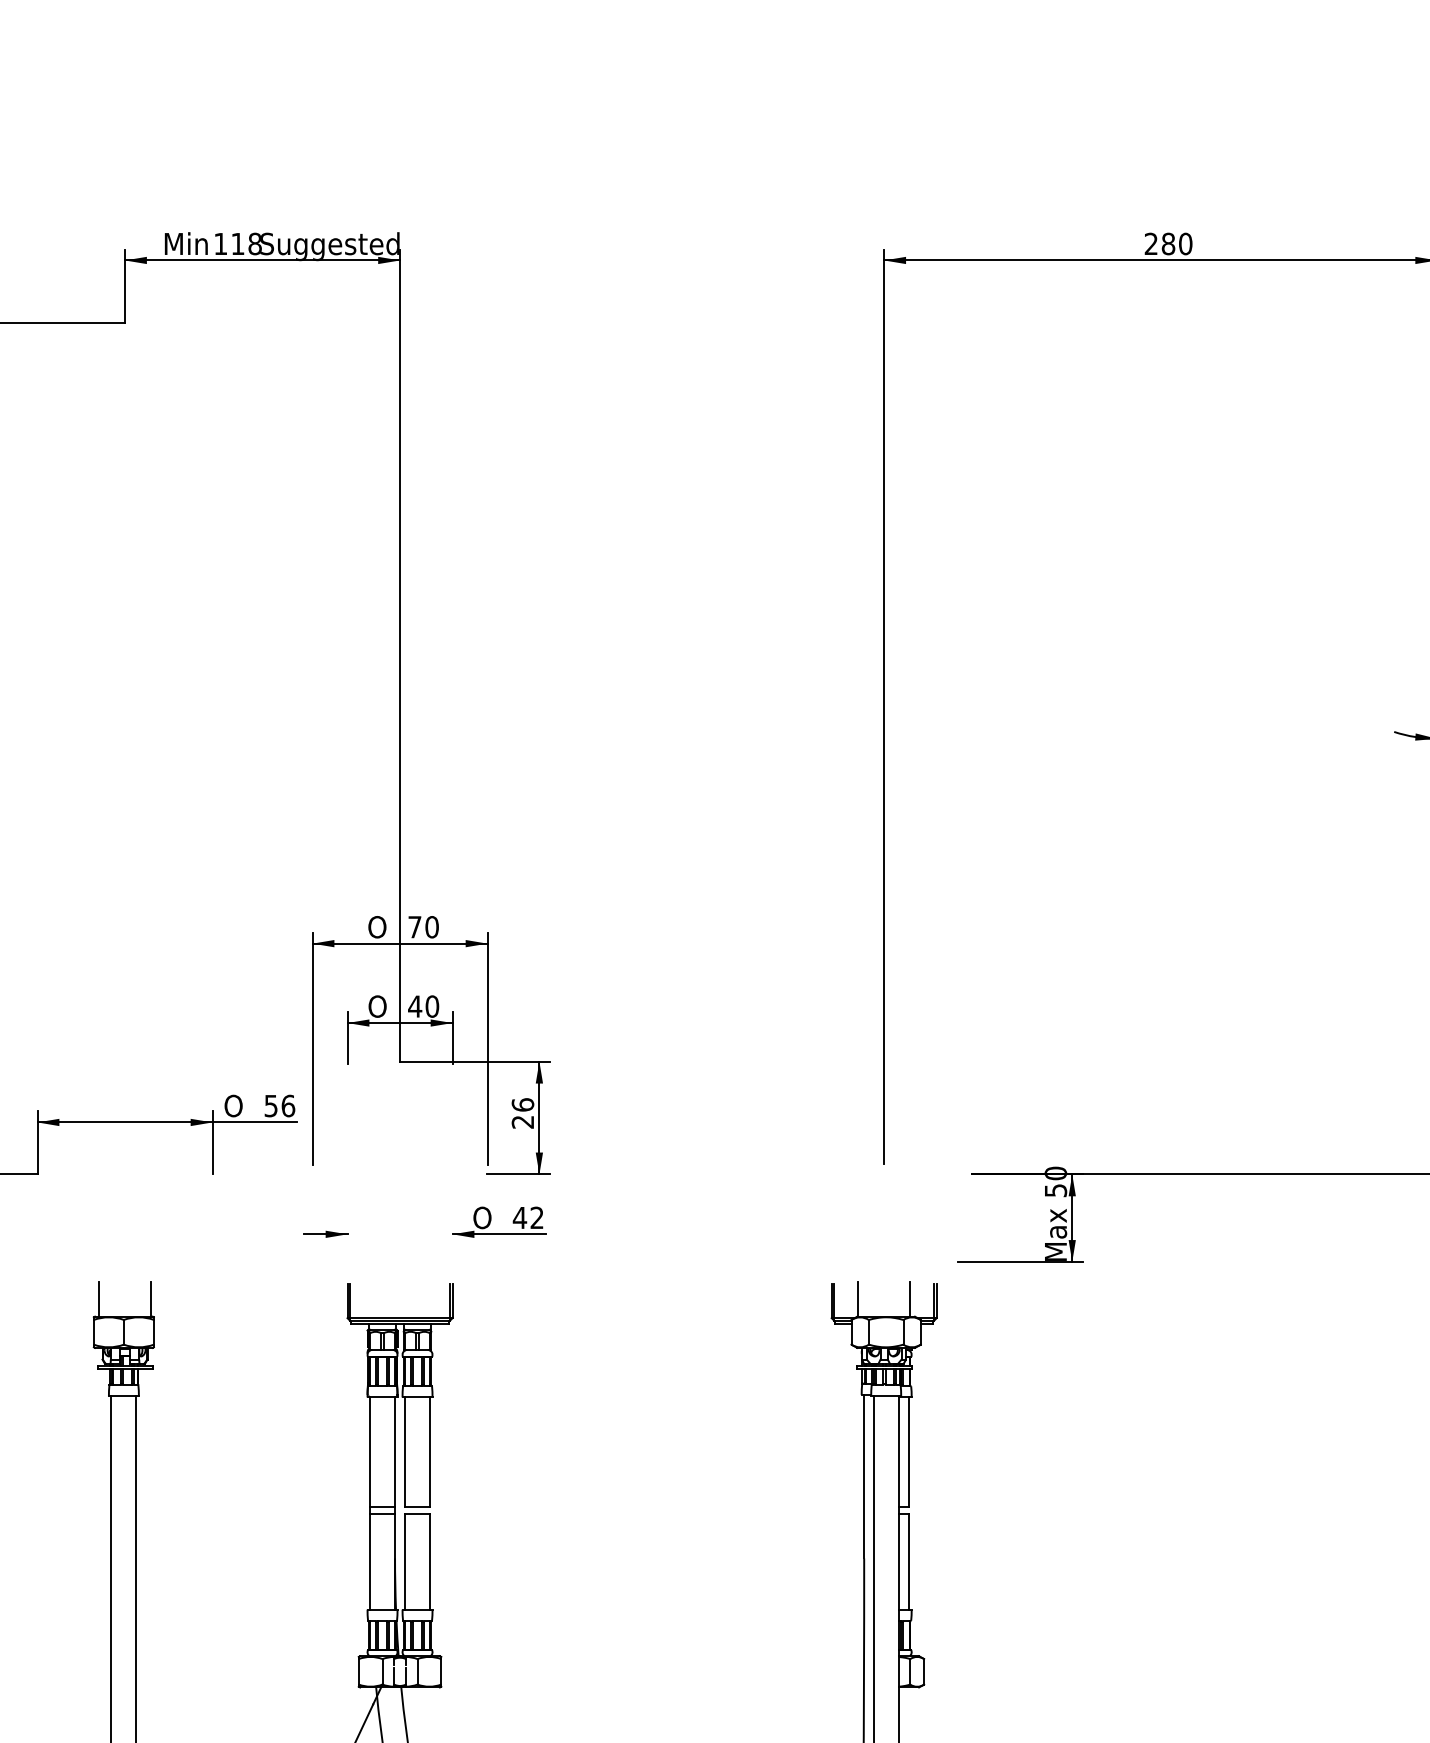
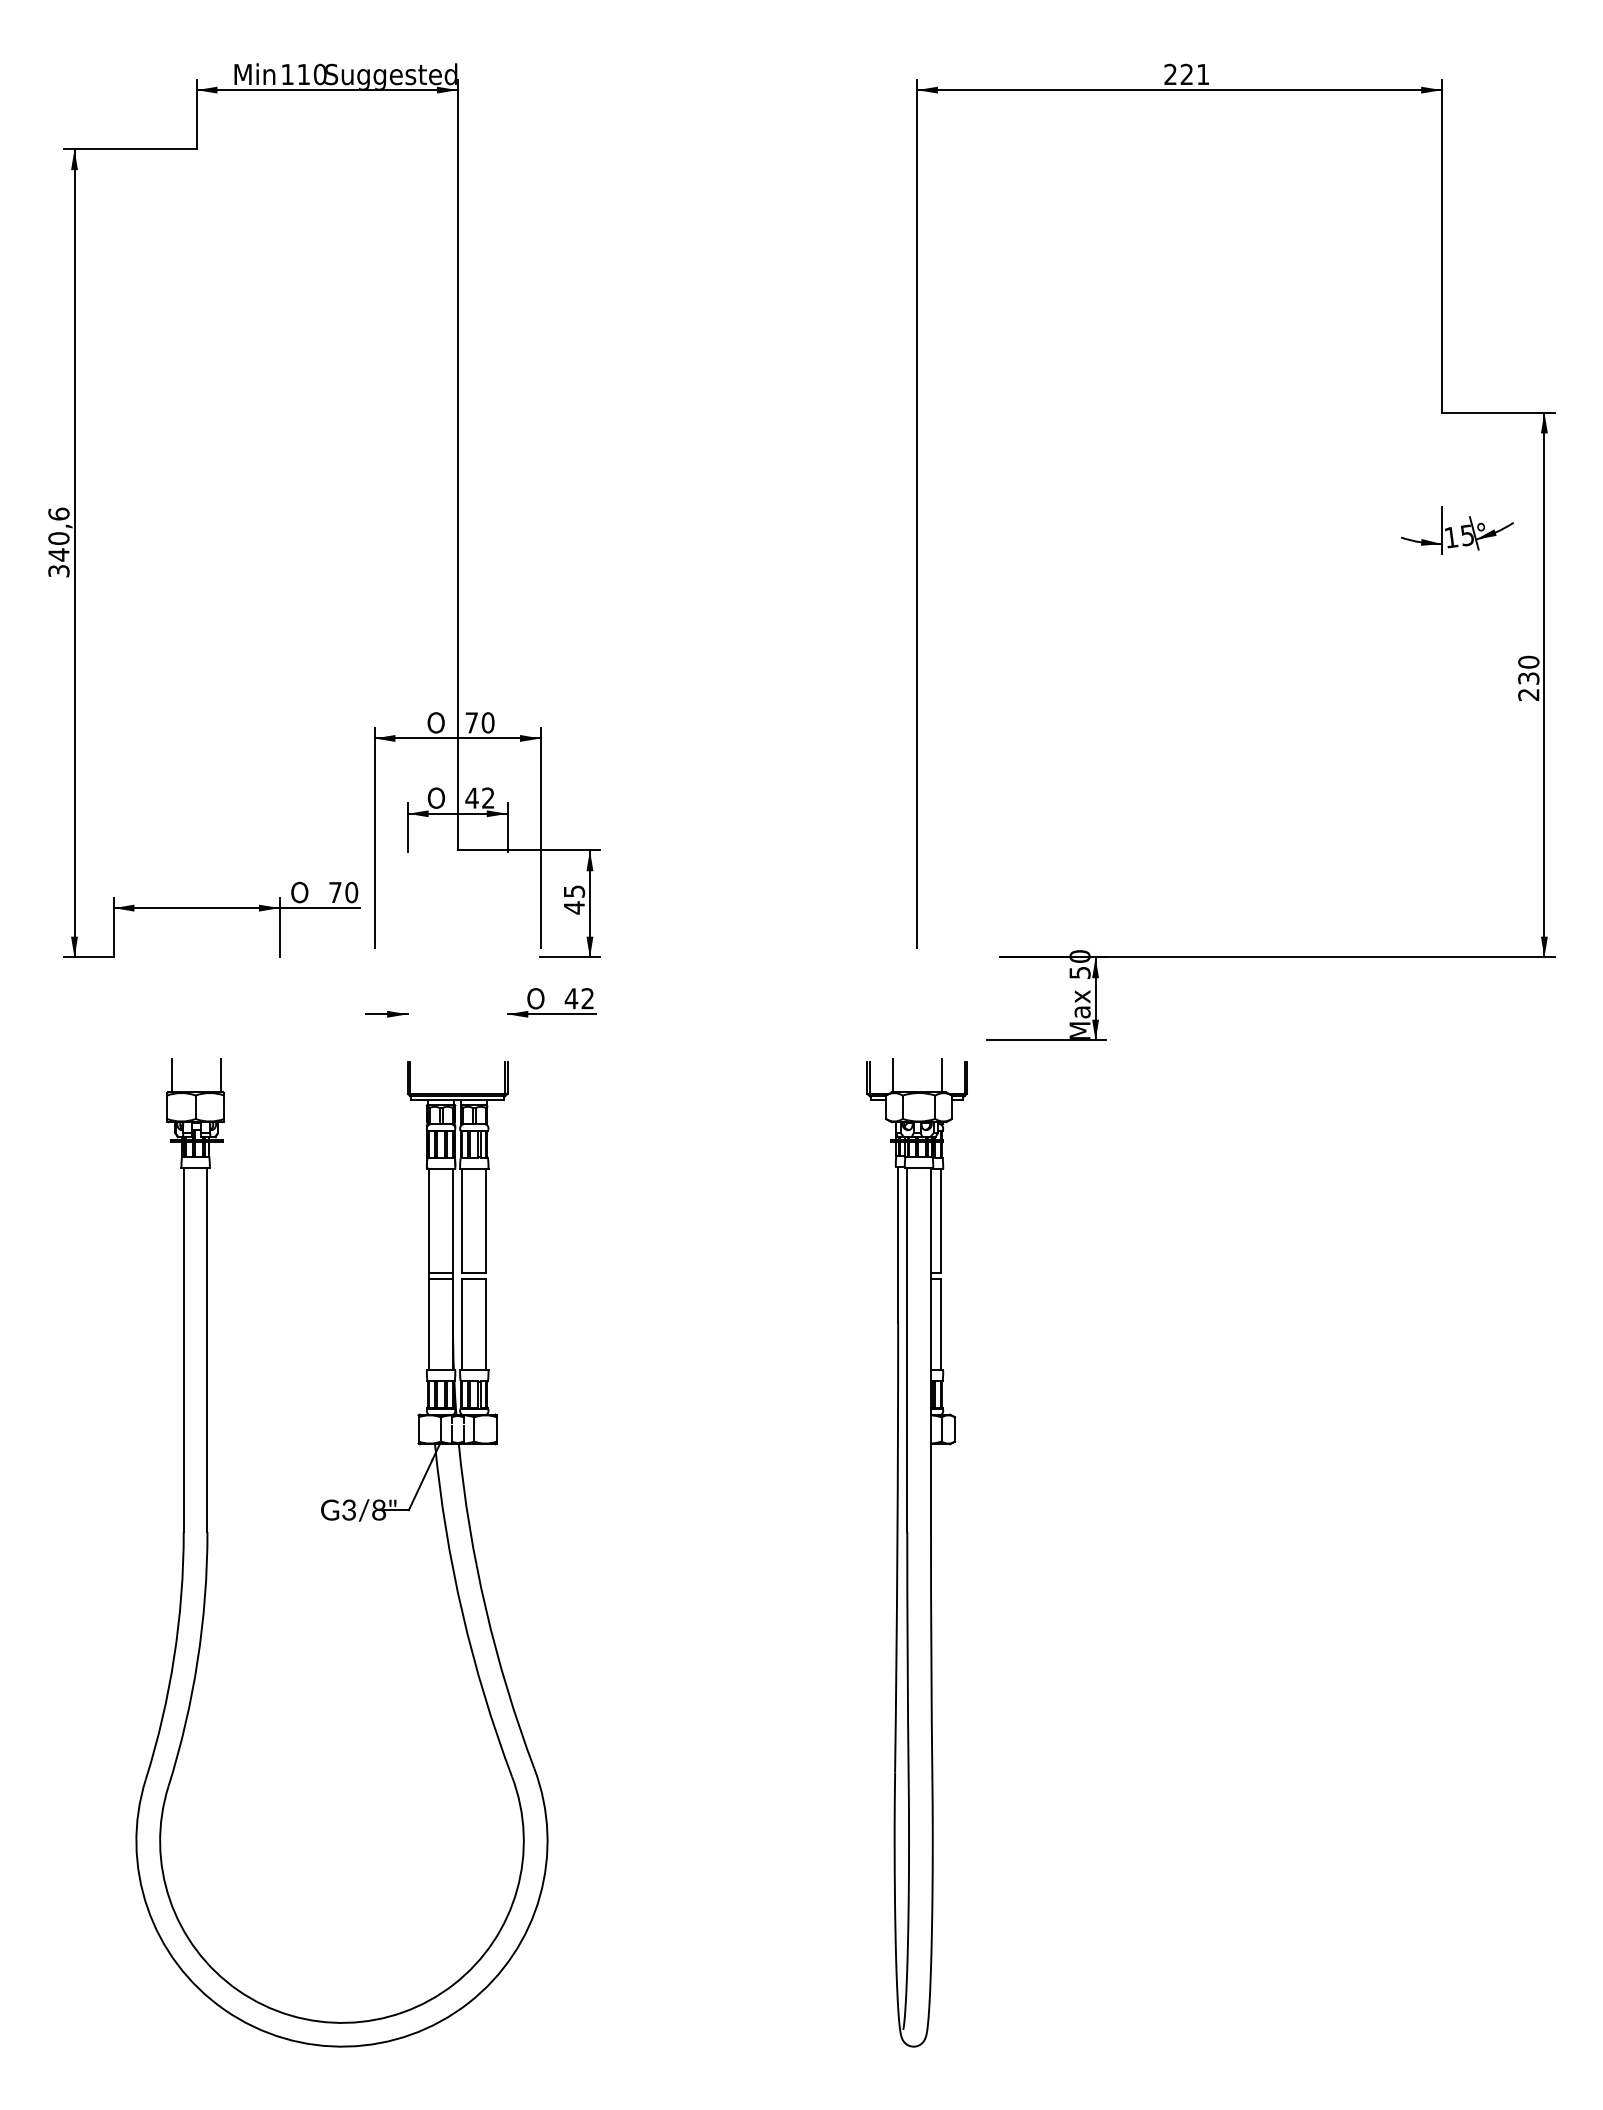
text: (254, 243) -> (319, 74), 118 -> 110
text: (1176, 243) -> (1194, 74), 280 -> 221
text: (432, 1005) -> (488, 797), 40 -> 42
text: (279, 1105) -> (343, 892), 56 -> 70
text: (523, 1113) -> (574, 899), 26 -> 45

